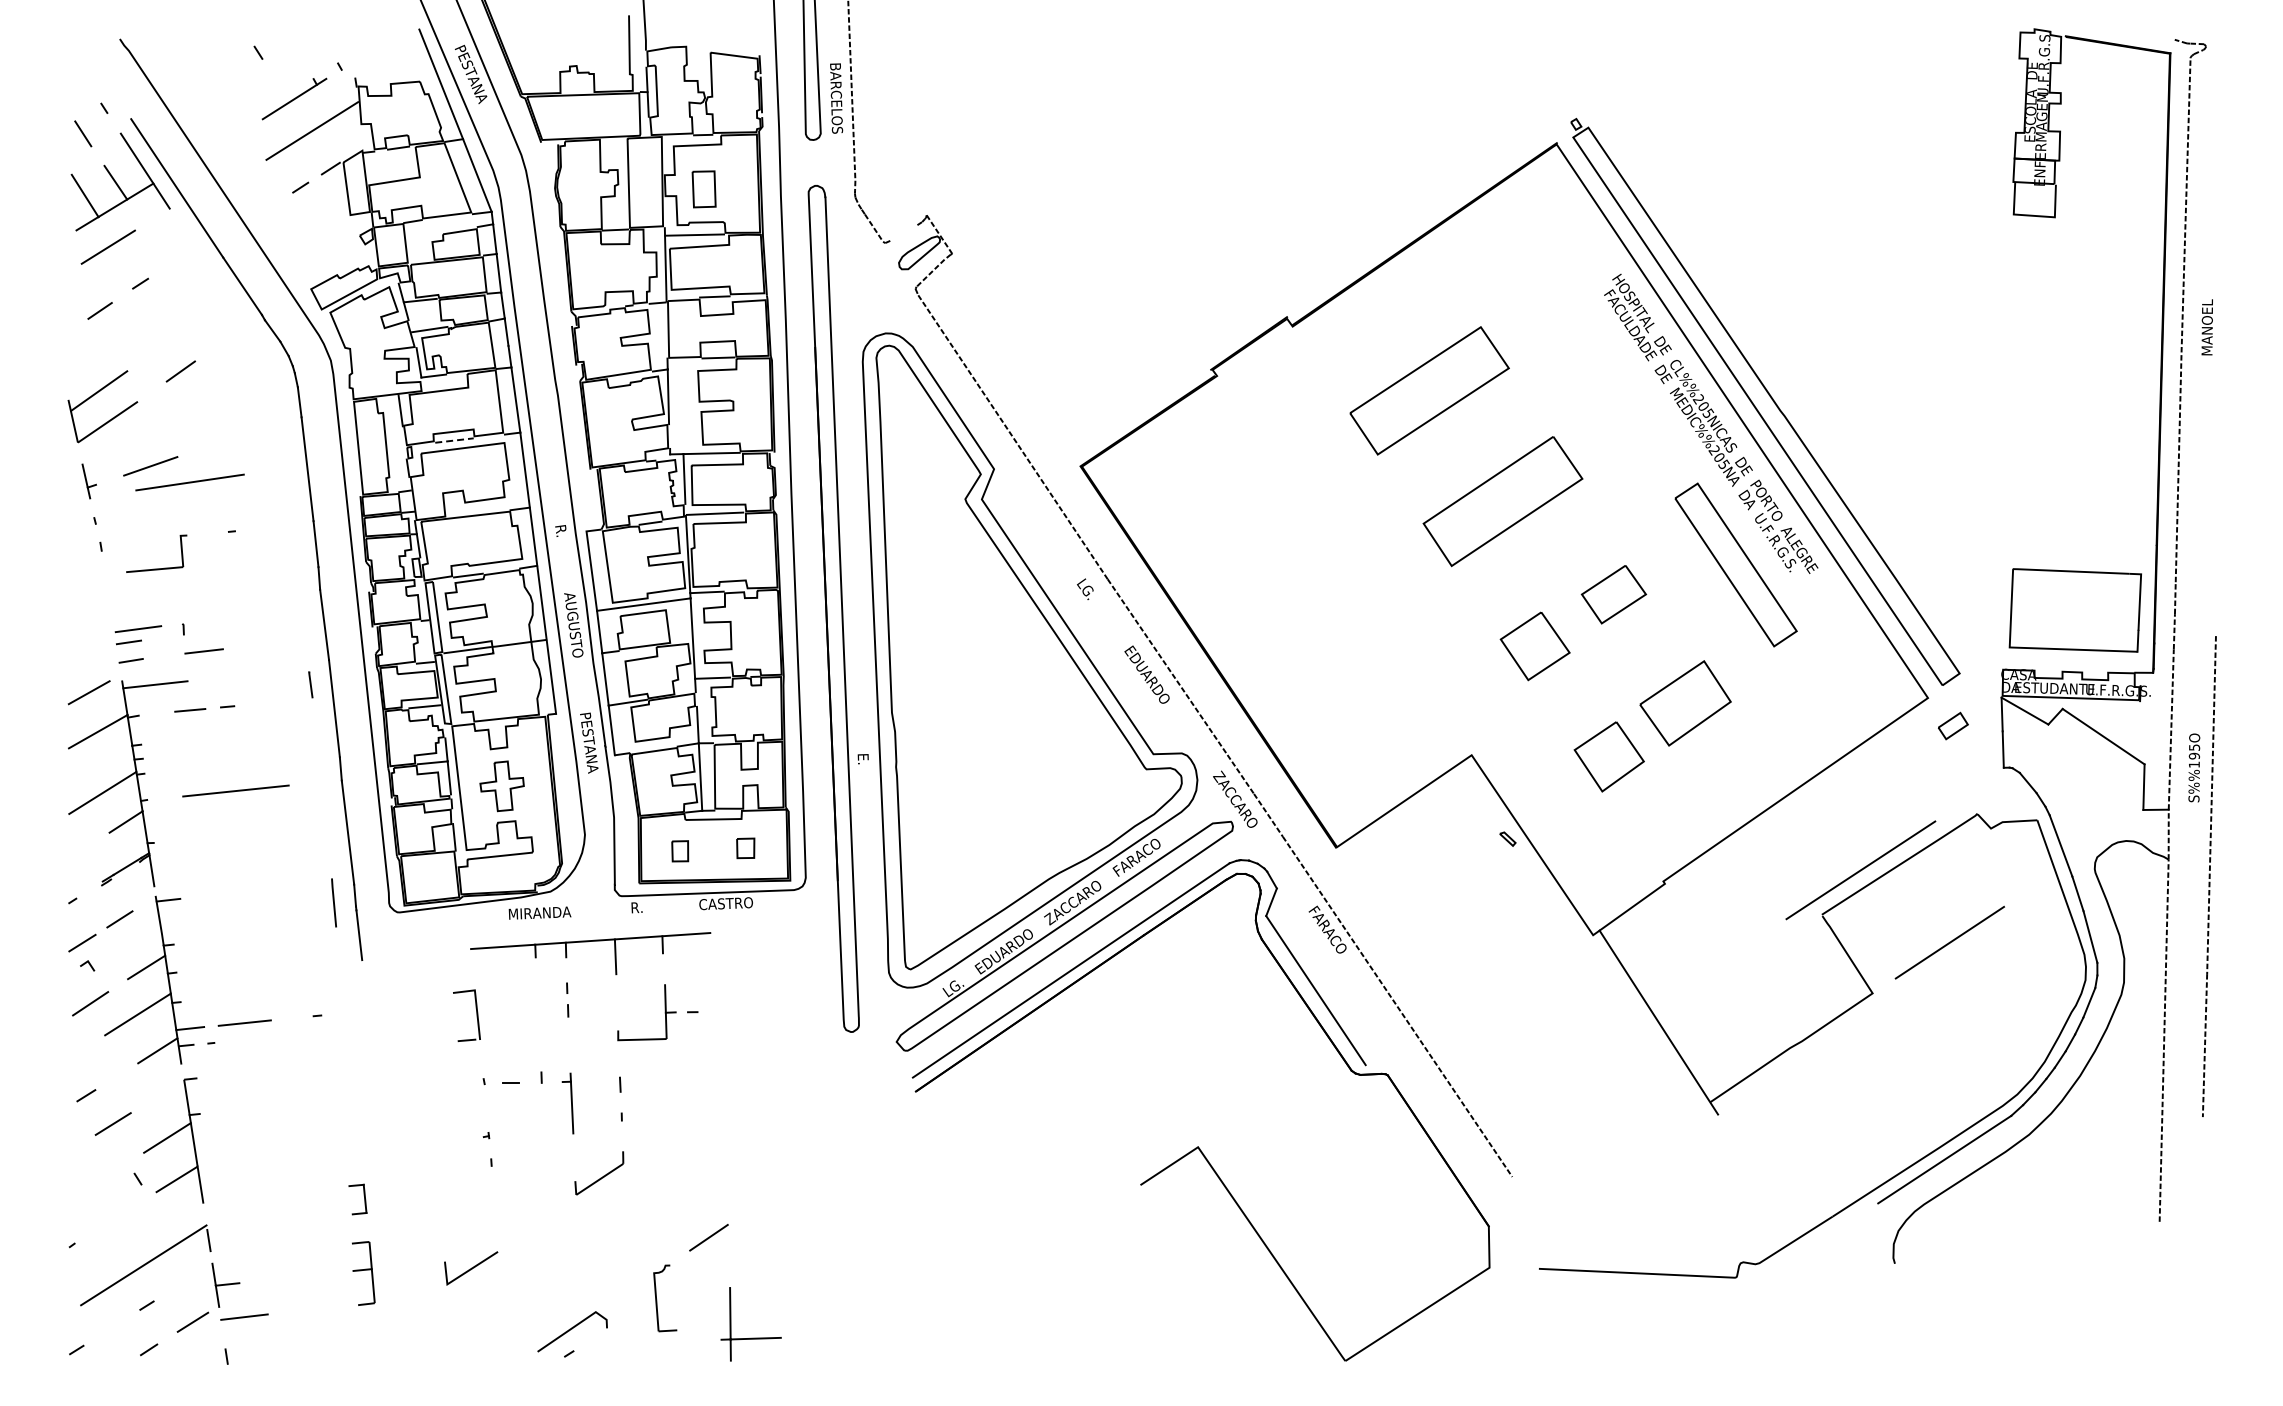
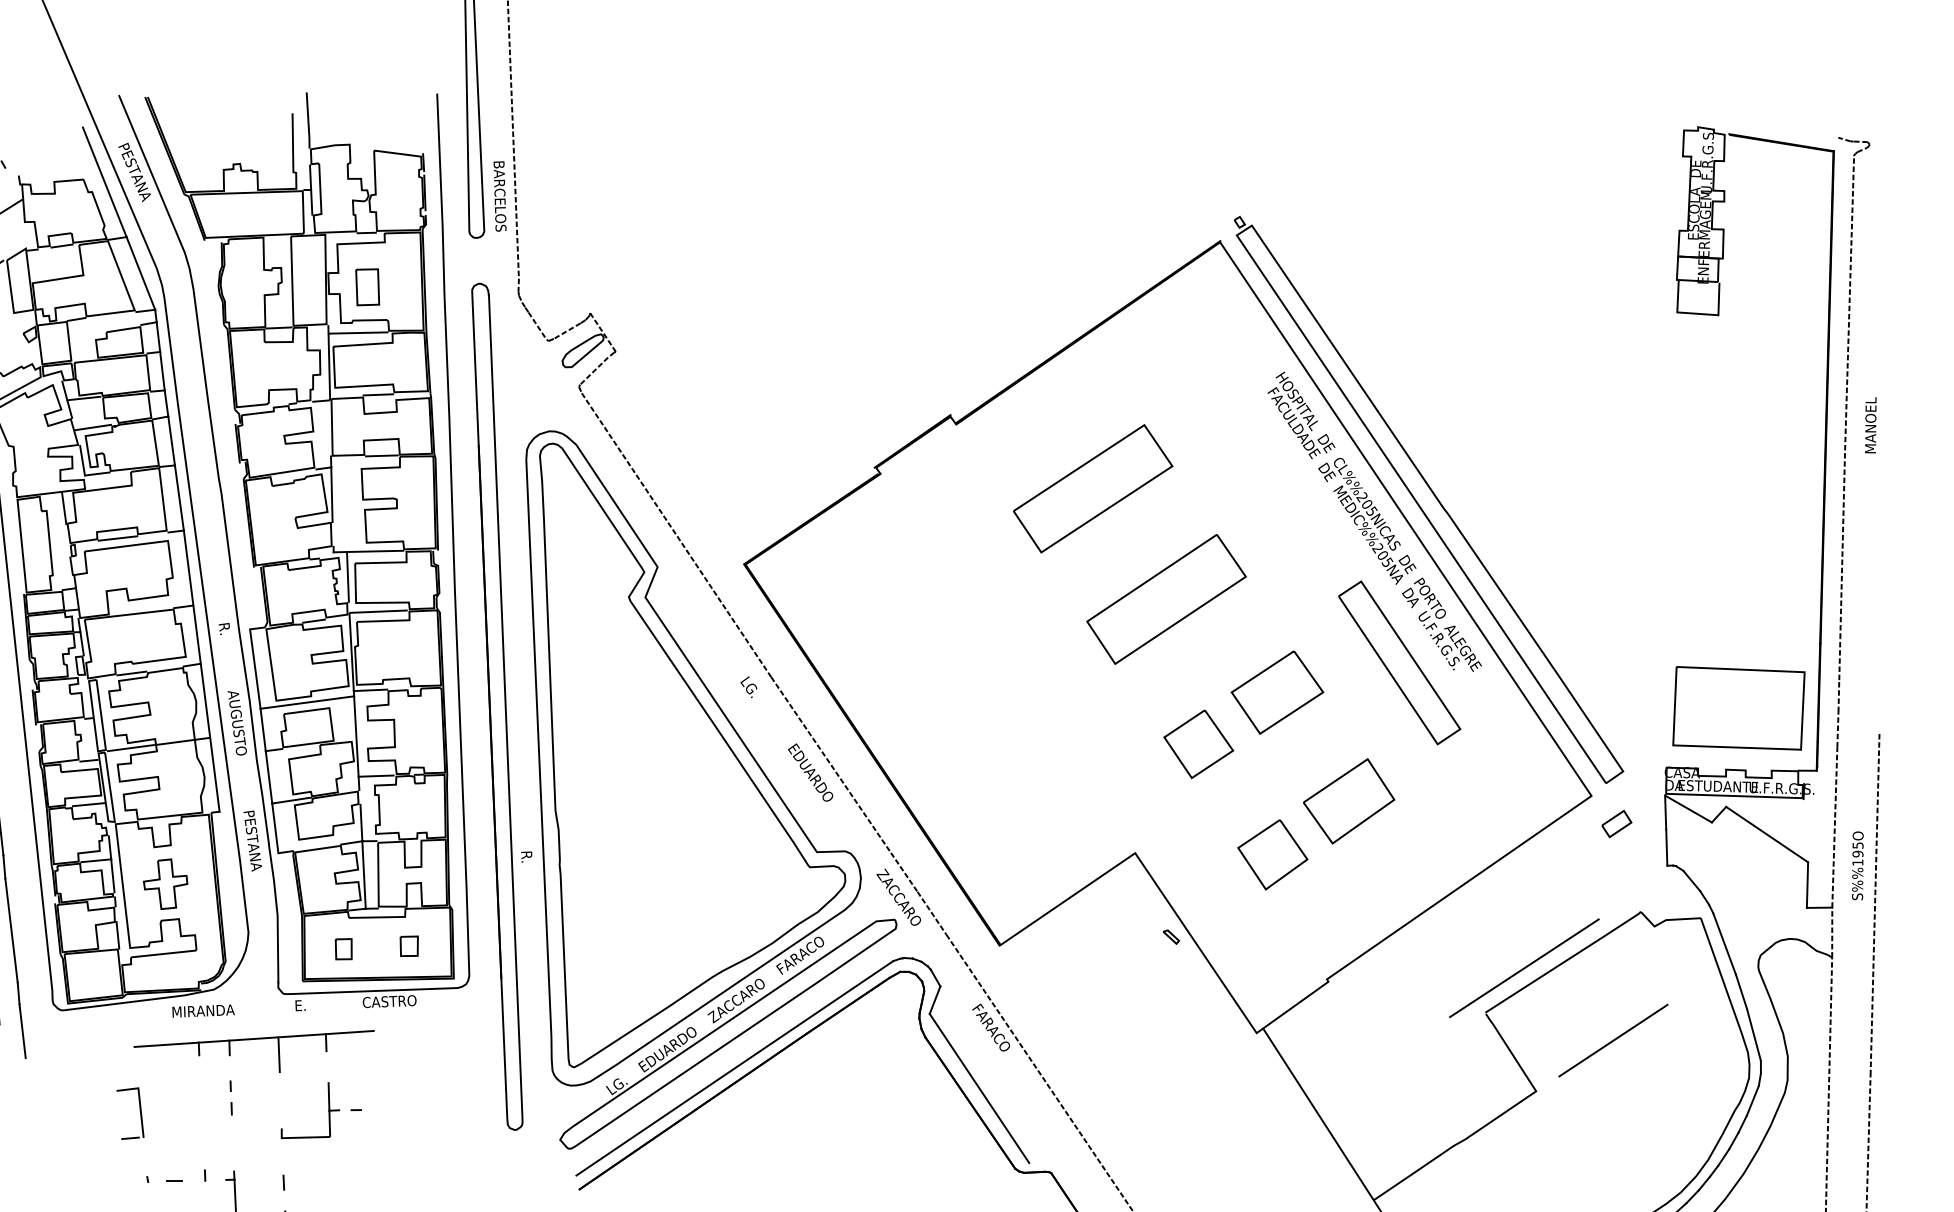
line: (904, 232) -> (568, 330), added
line: (454, 440) -> (118, 538), dashed -> solid
part: (1613, 594) -> (1277, 692), size x1.43
text: (862, 758) -> (526, 856), E. -> R.
text: (636, 907) -> (300, 1005), R. -> E.

